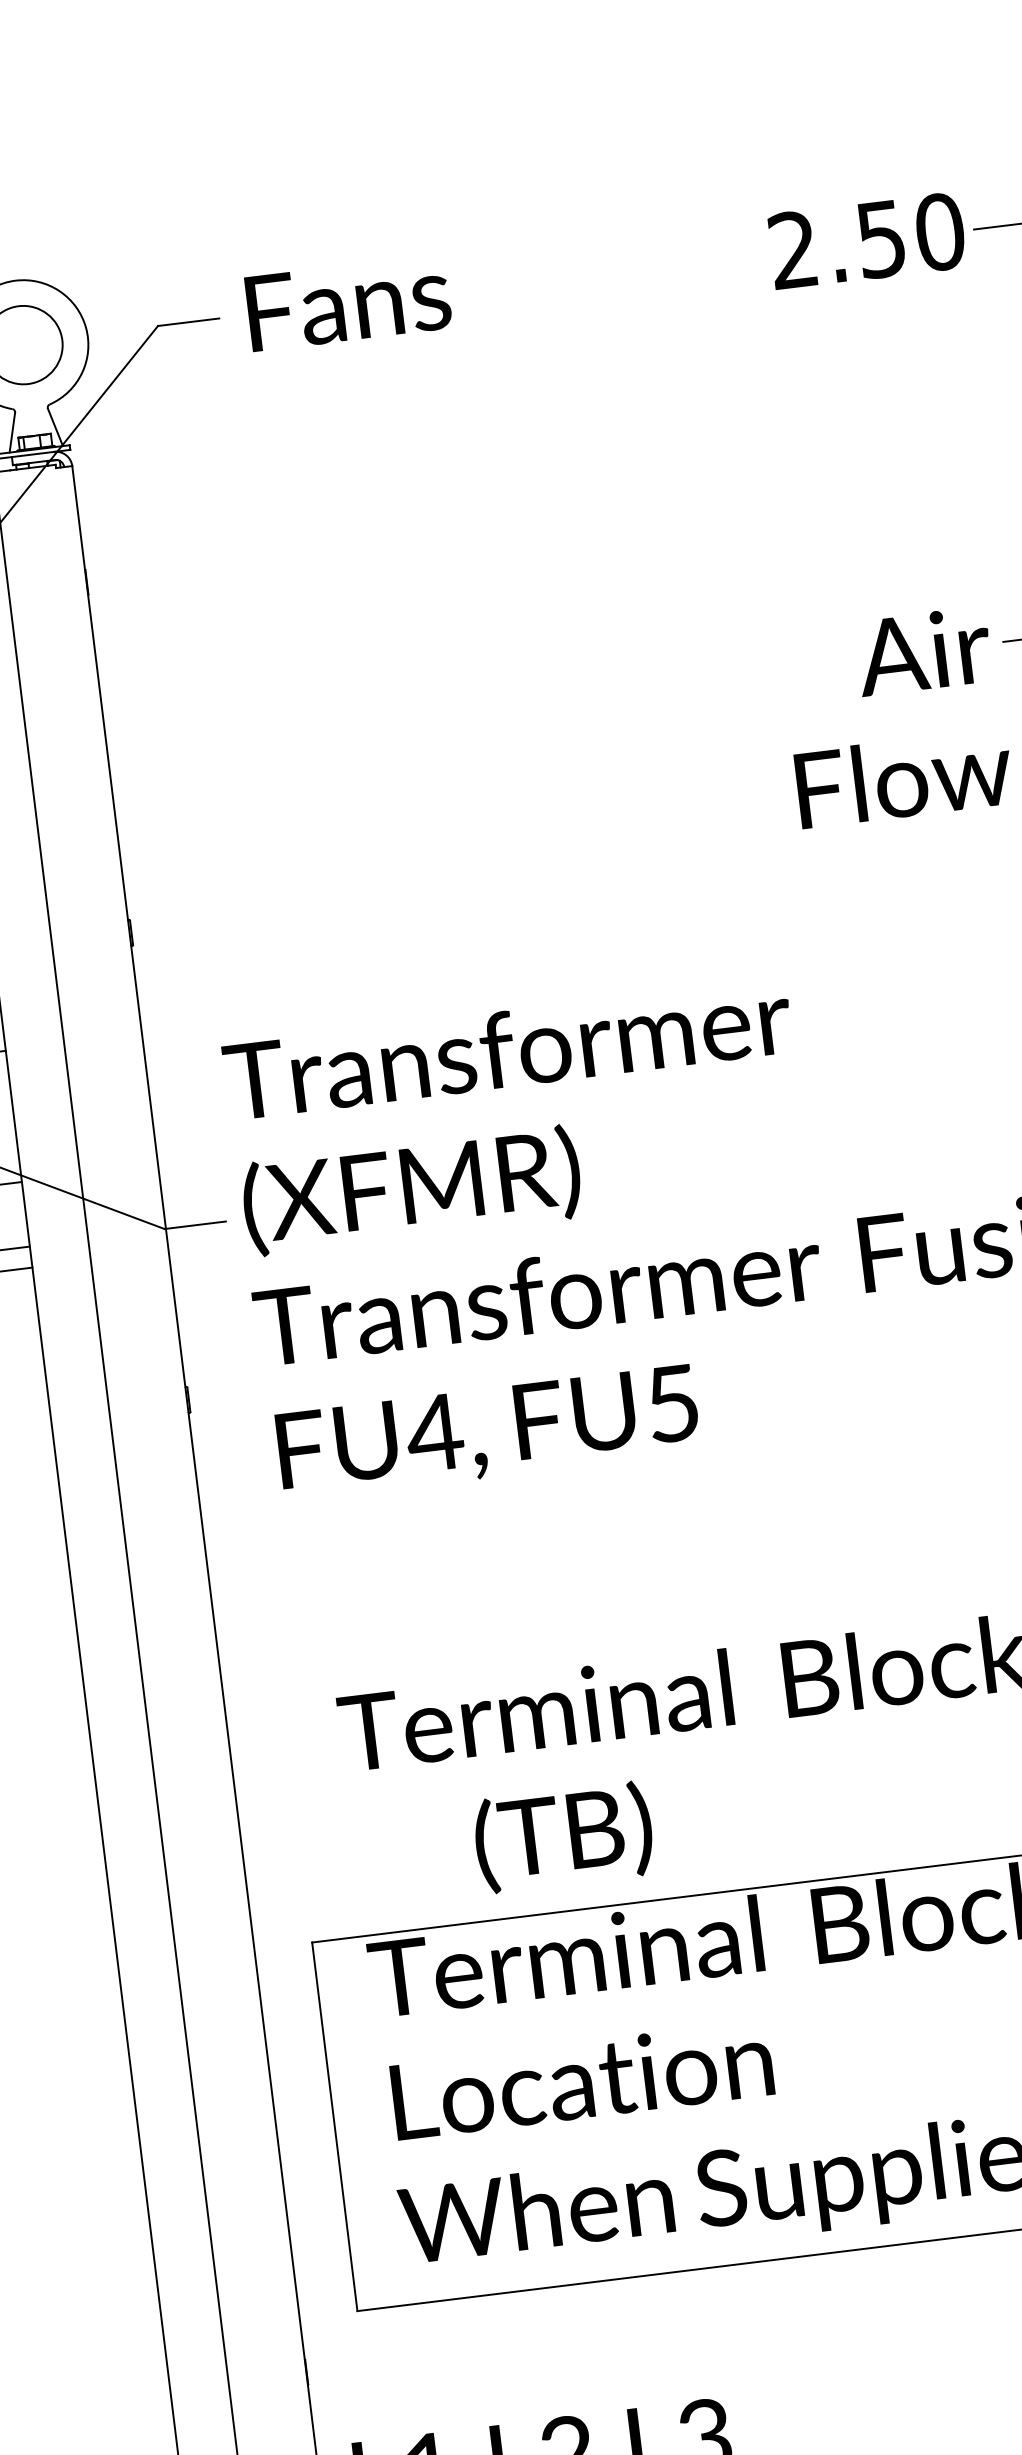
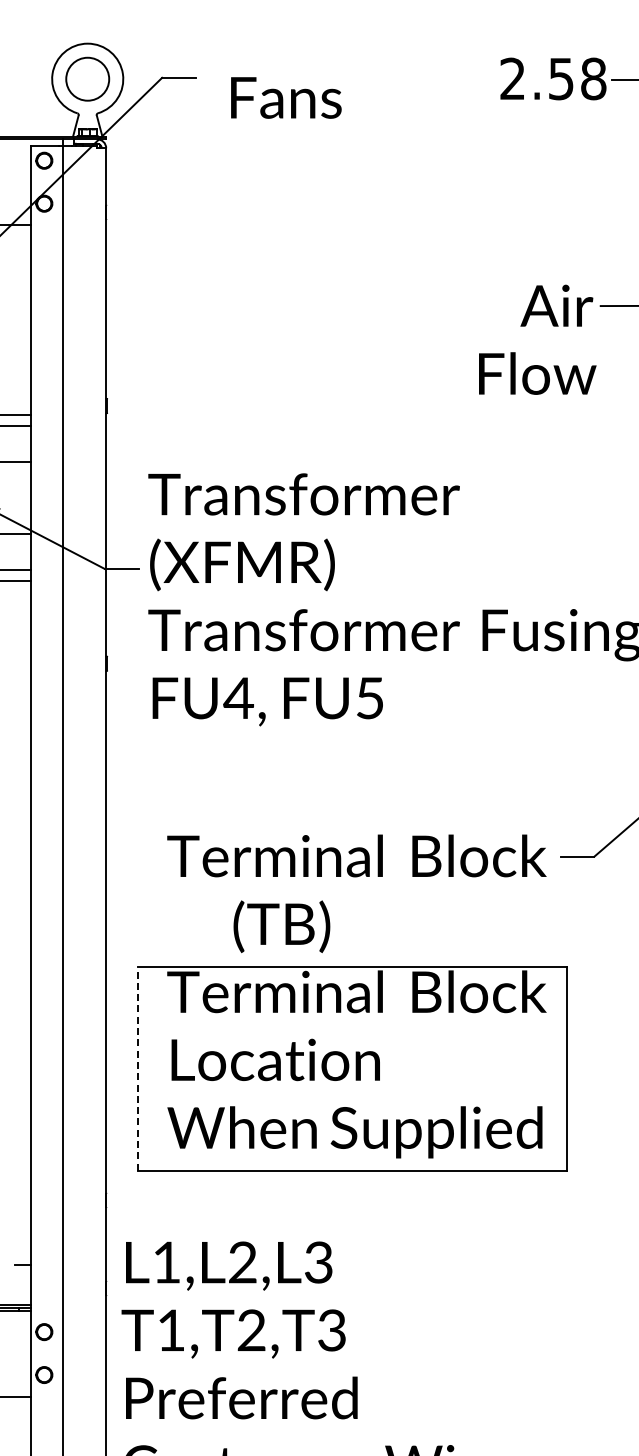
text: (939, 231) -> (593, 78), 2.50 -> 2.58
text: (348, 301) -> (286, 97), moved
line: (335, 2126) -> (138, 1068), solid -> dashed

